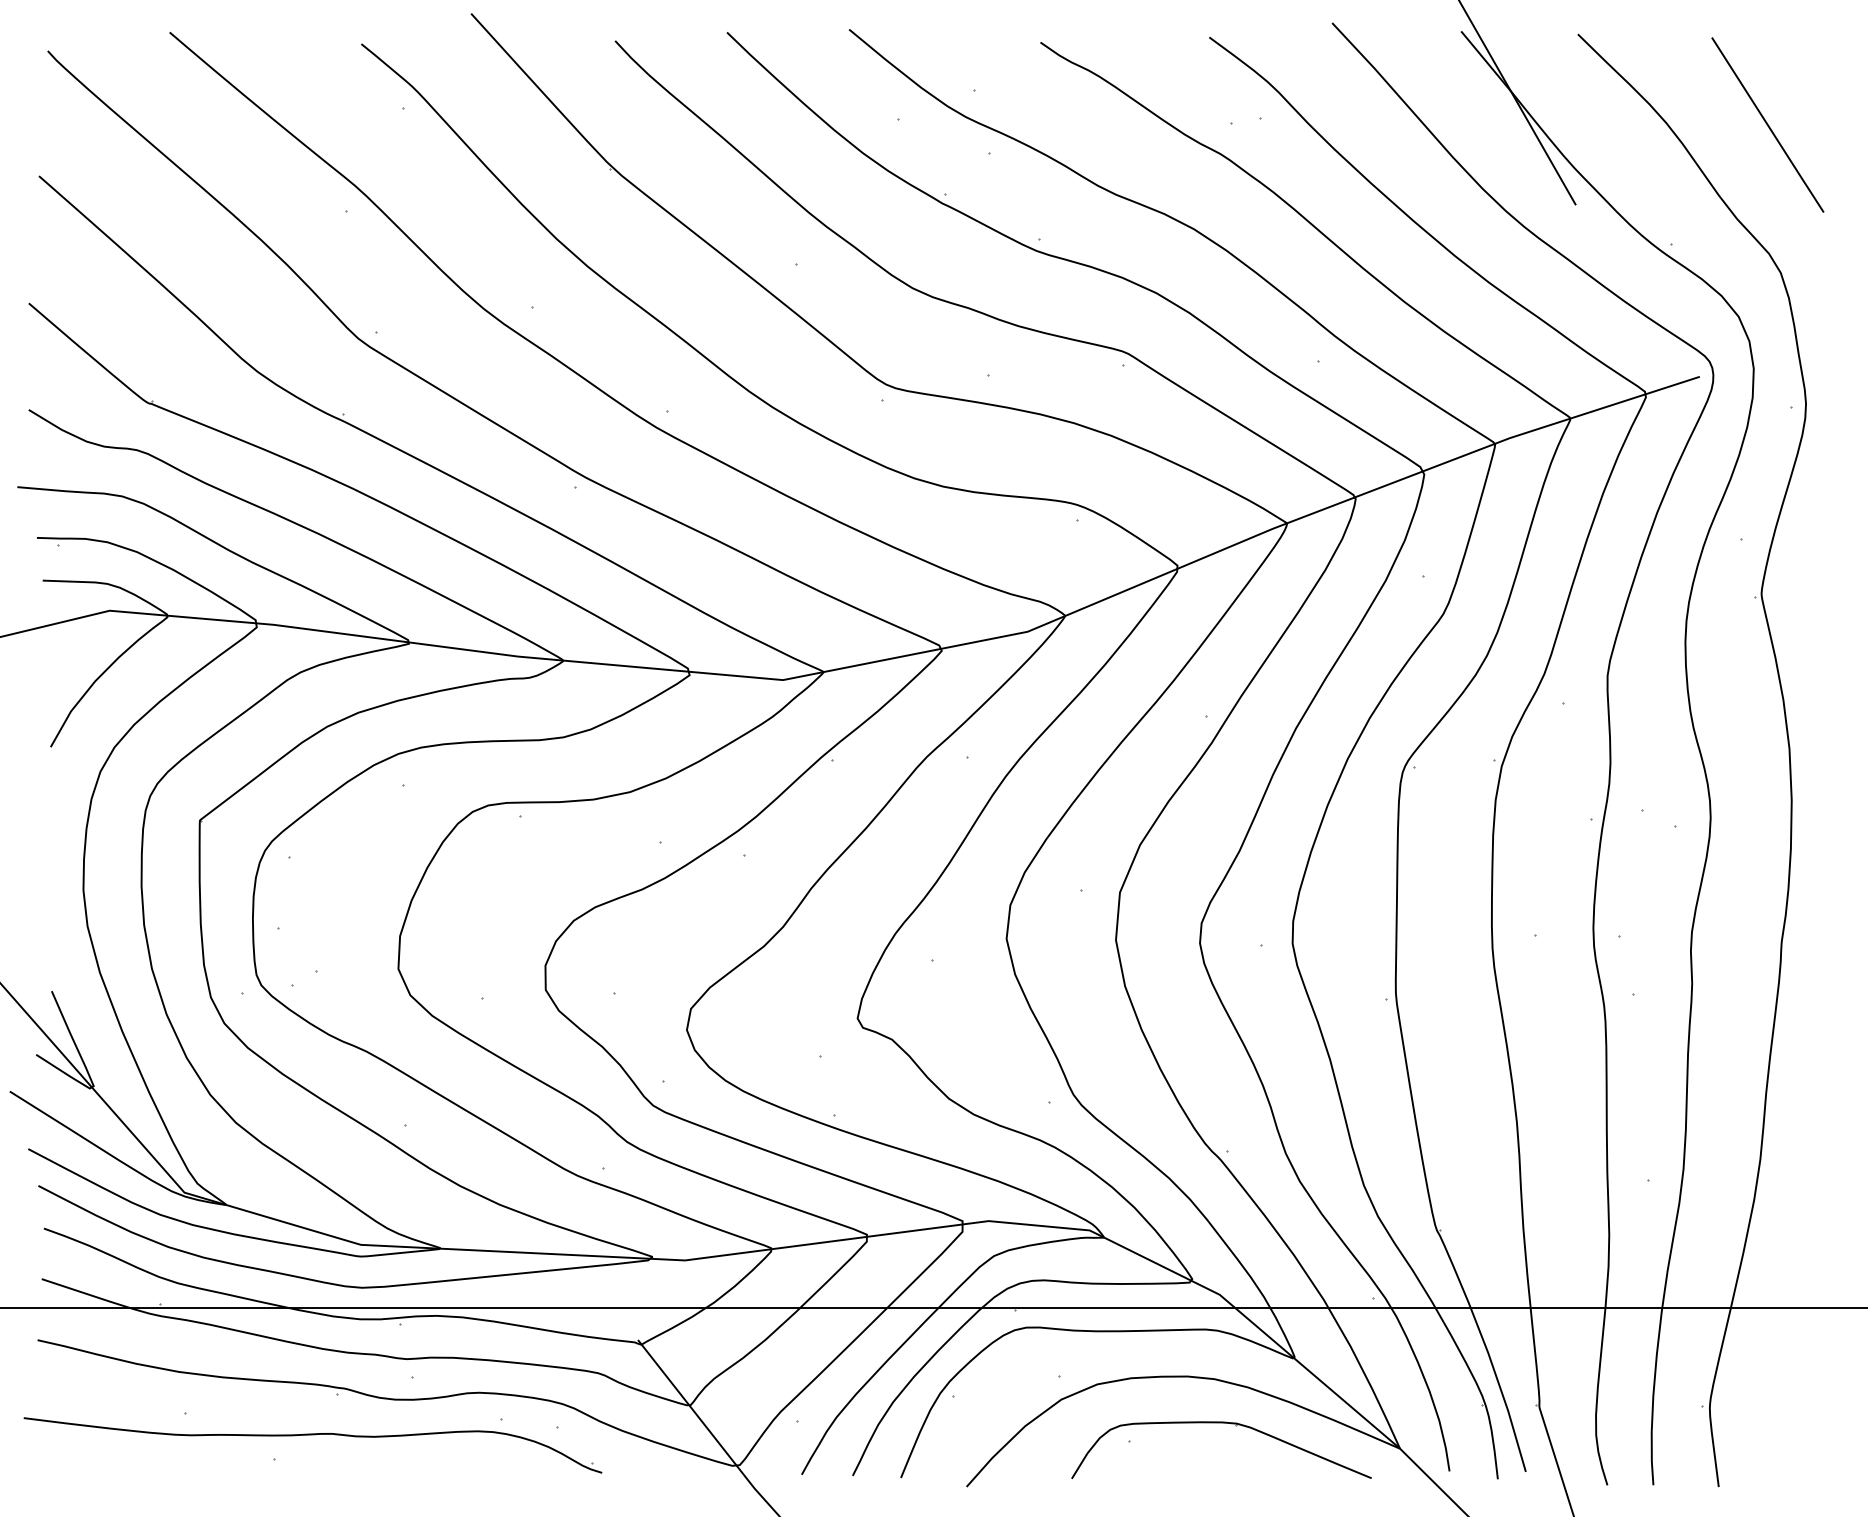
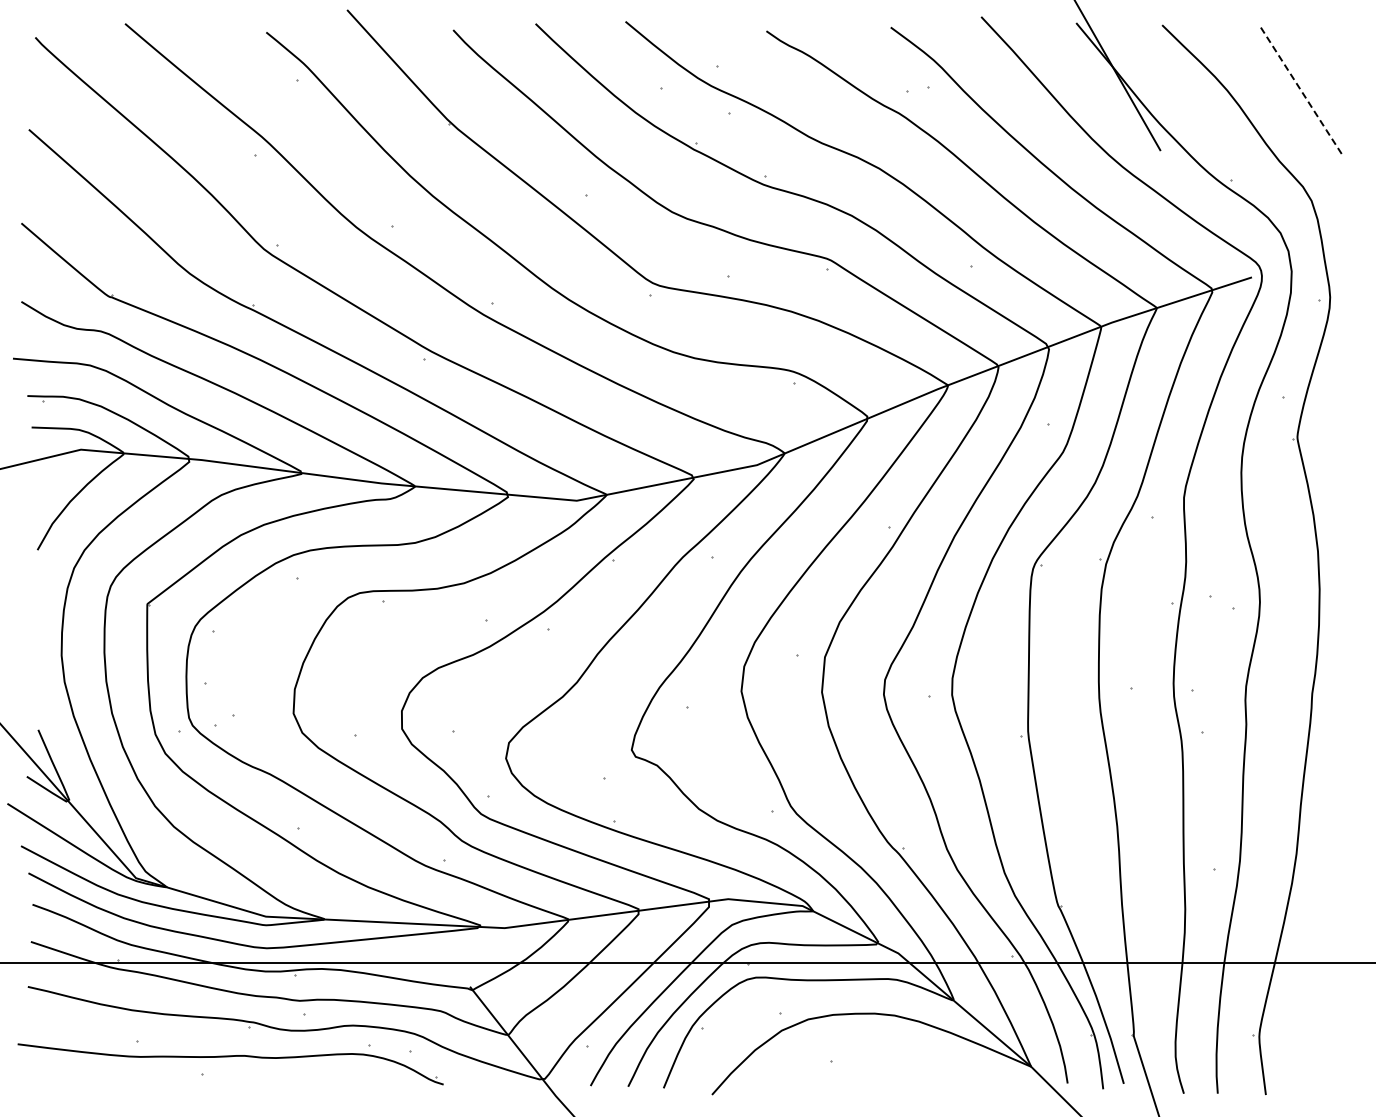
line: (1768, 127) -> (1302, 93), solid -> dashed
part: (1221, 1423) -> (899, 1048), removed

